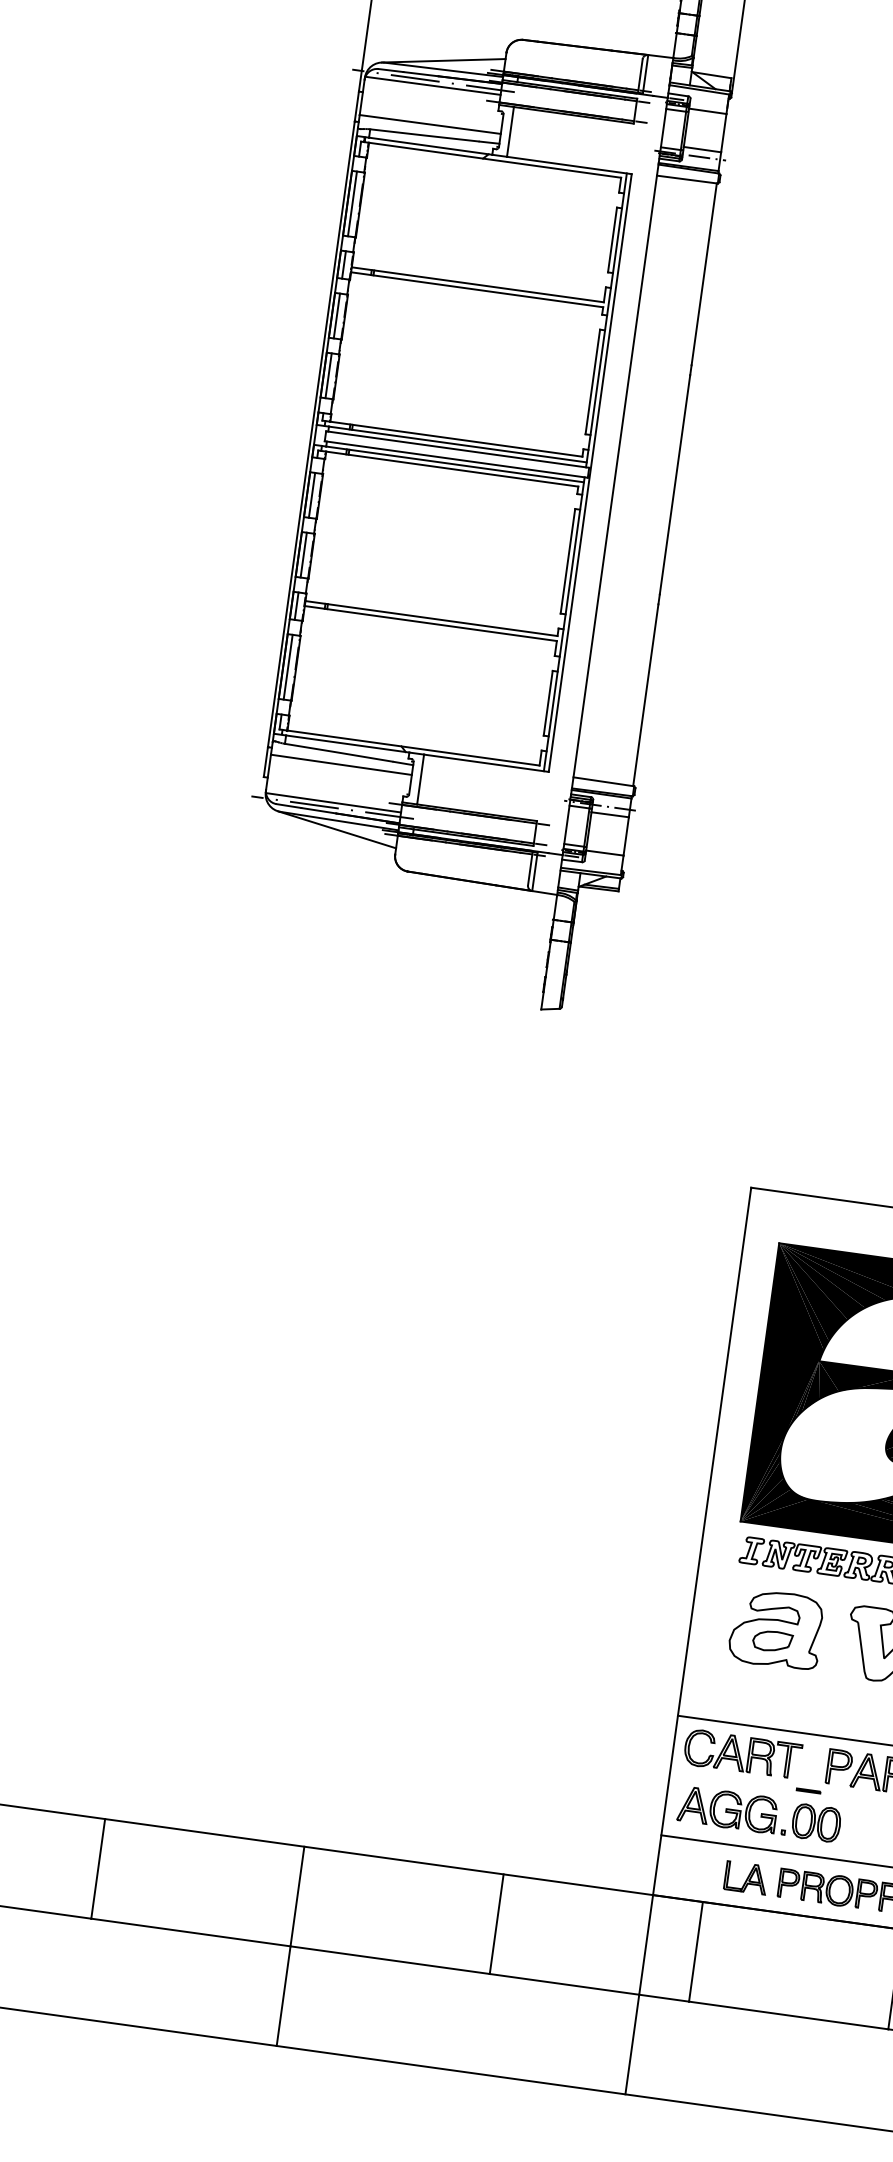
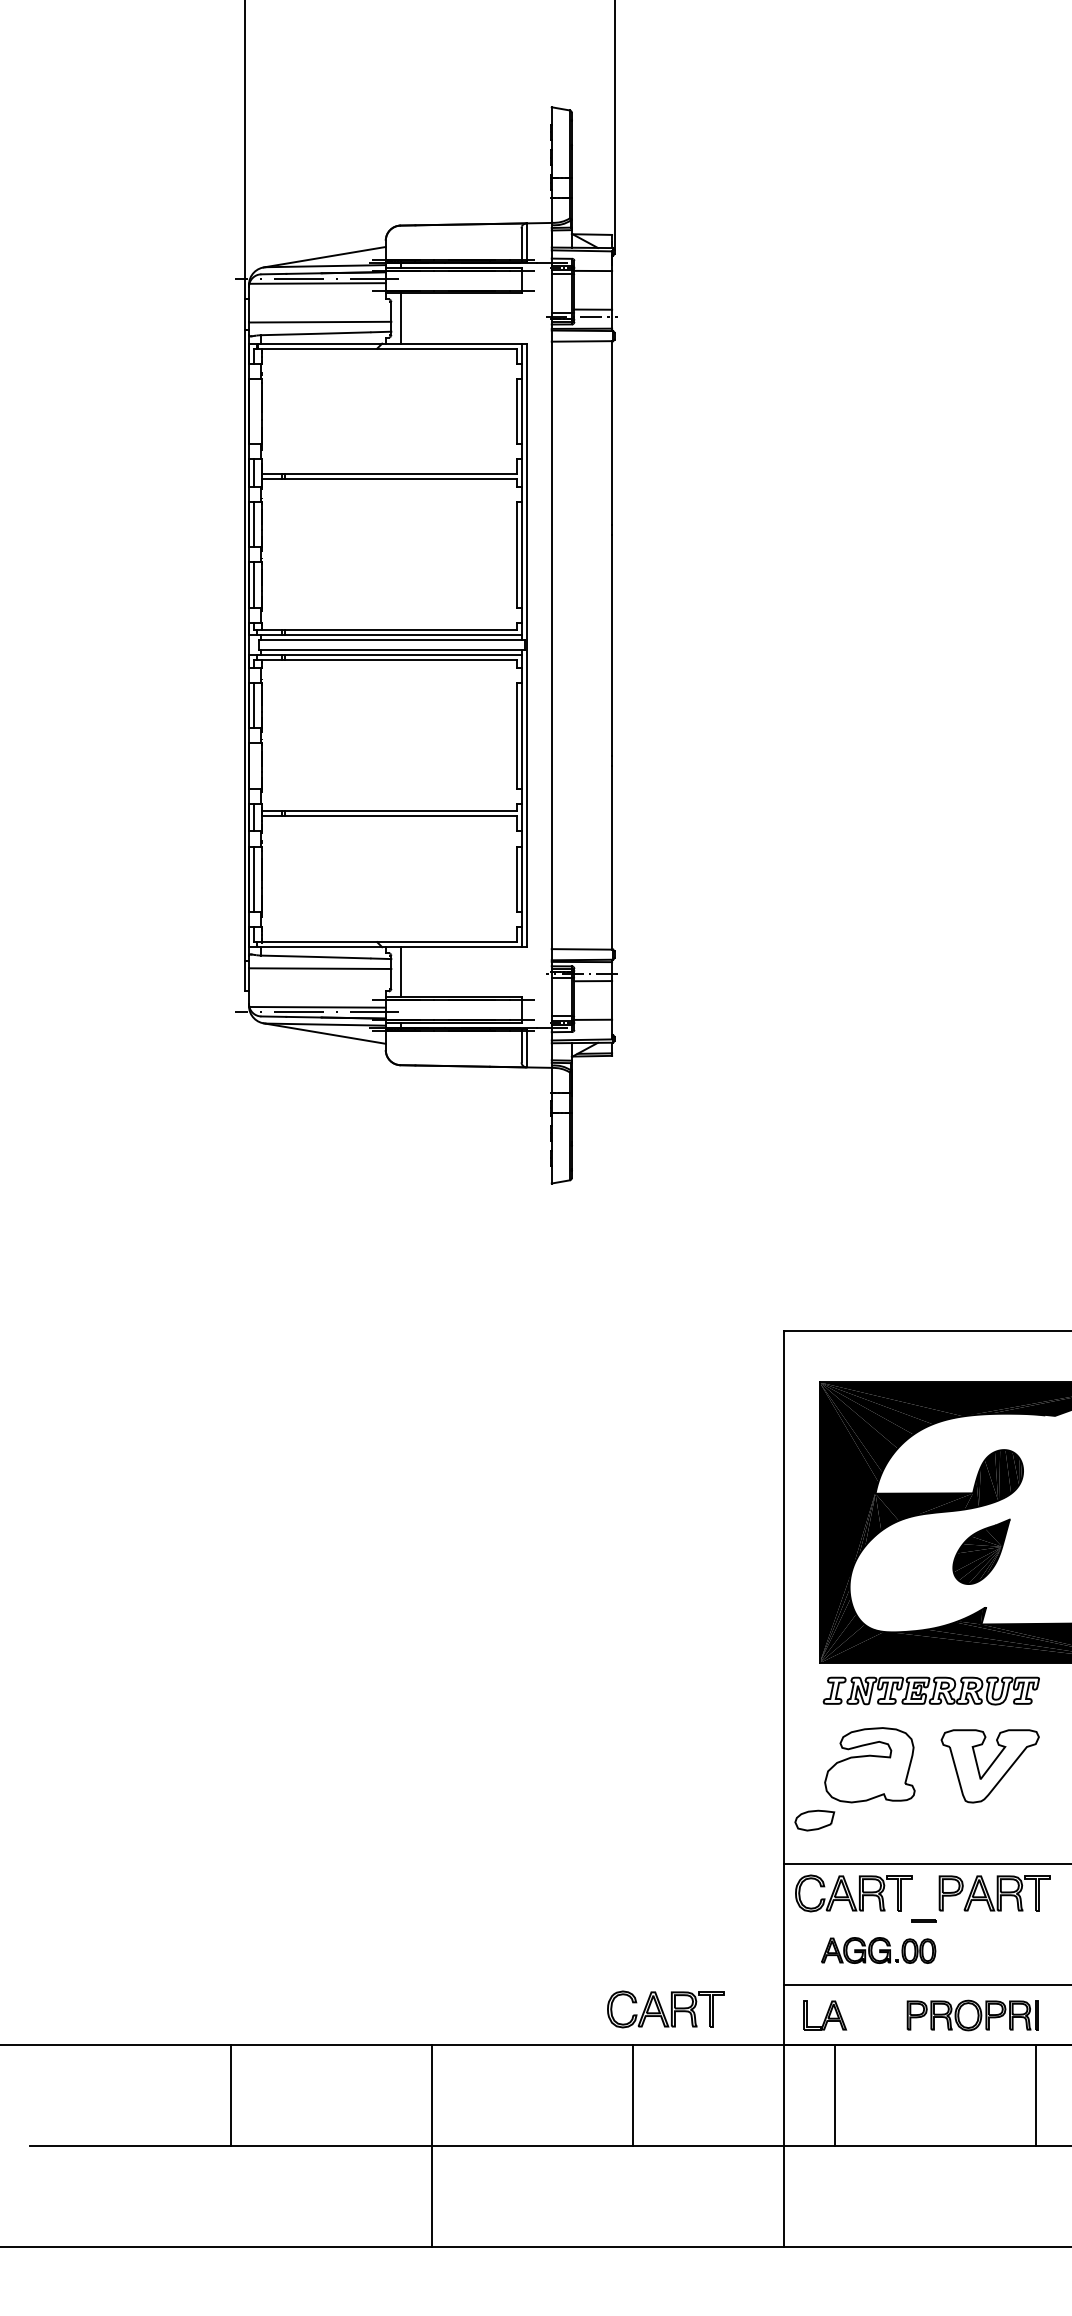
line: (352, 203) -> (254, 411), removed
line: (304, 554) -> (254, 765), removed
part: (772, 1641) -> (814, 1820), moved
part: (759, 1814) -> (878, 1950), size x0.7
part: (540, 1843) -> (665, 2009), added
part: (746, 1877) -> (825, 2015), moved

